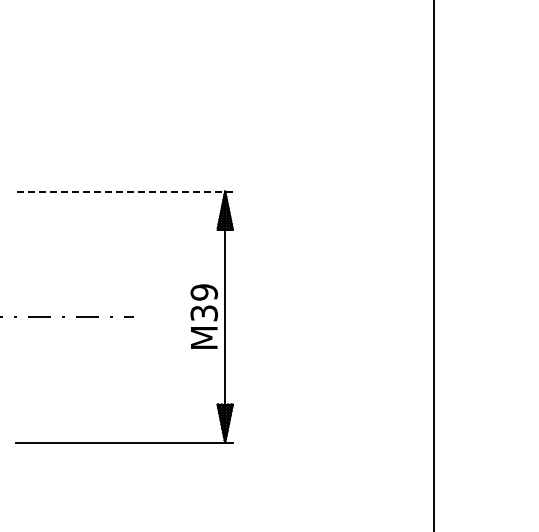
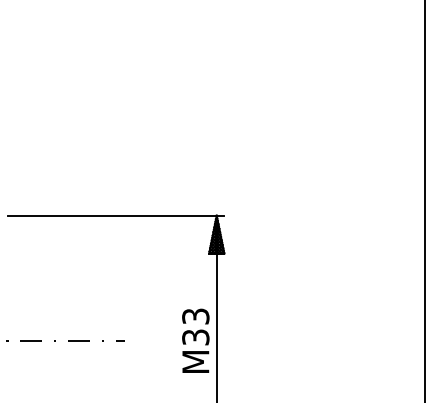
line: (123, 191) -> (115, 215), dashed -> solid
text: (203, 292) -> (195, 316), M39 -> M33

